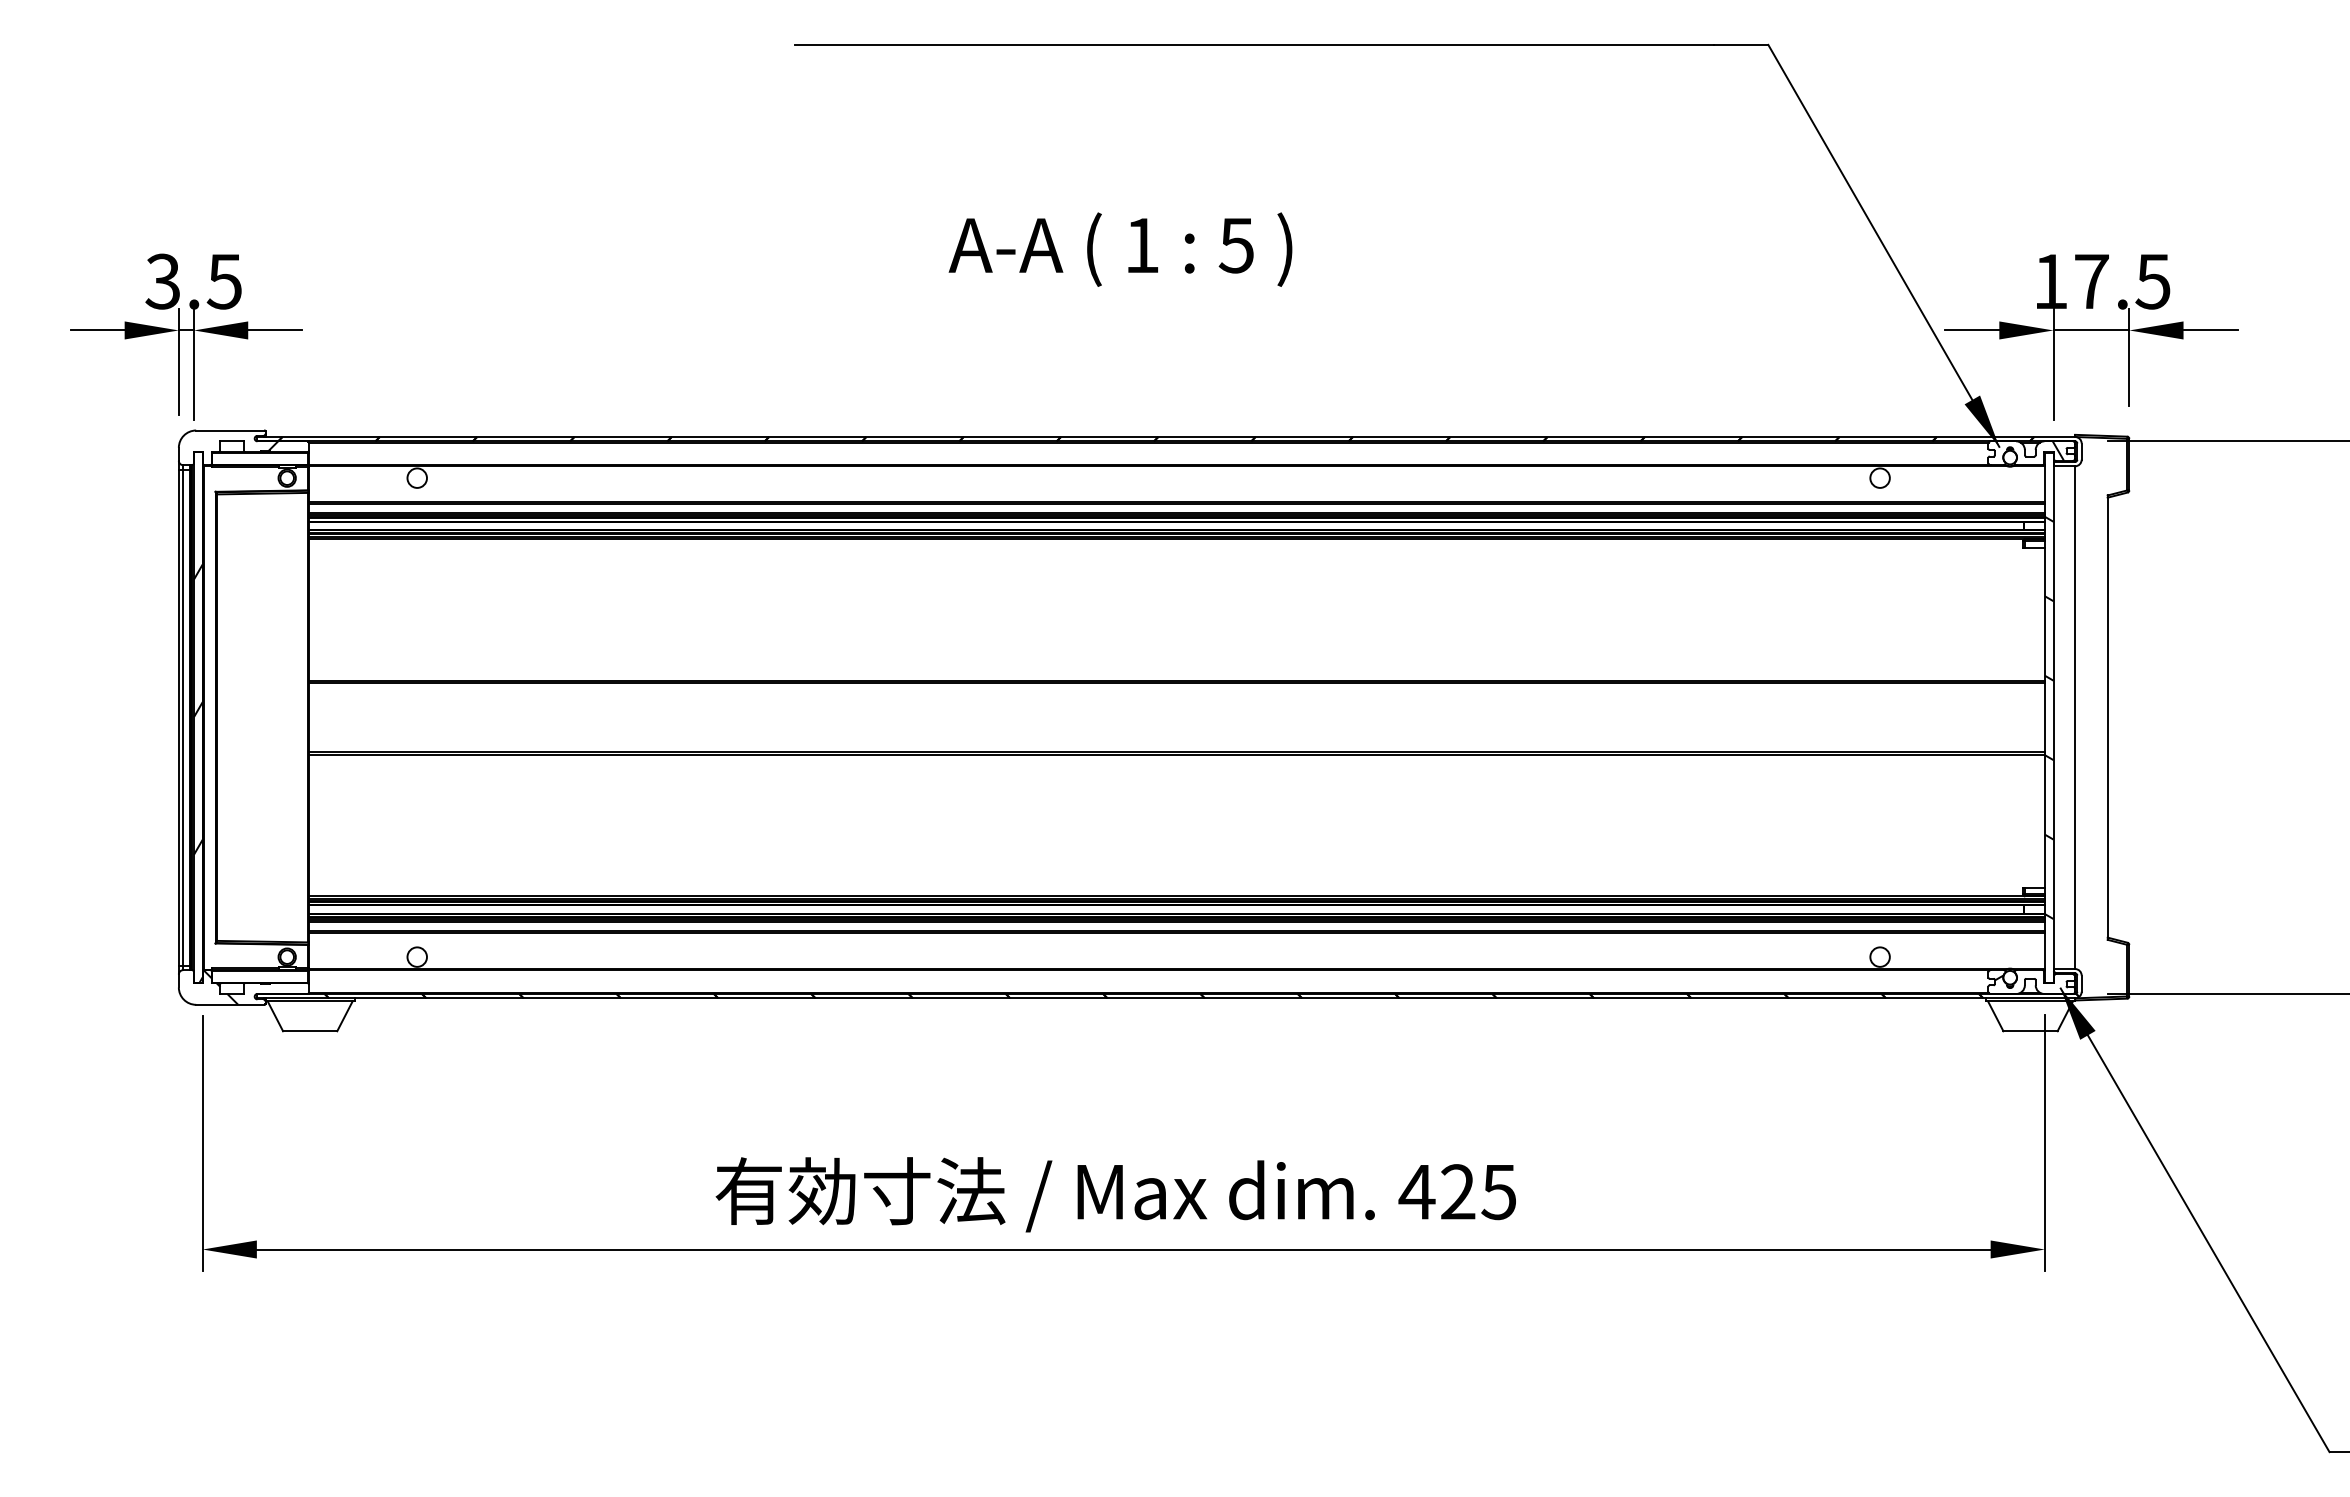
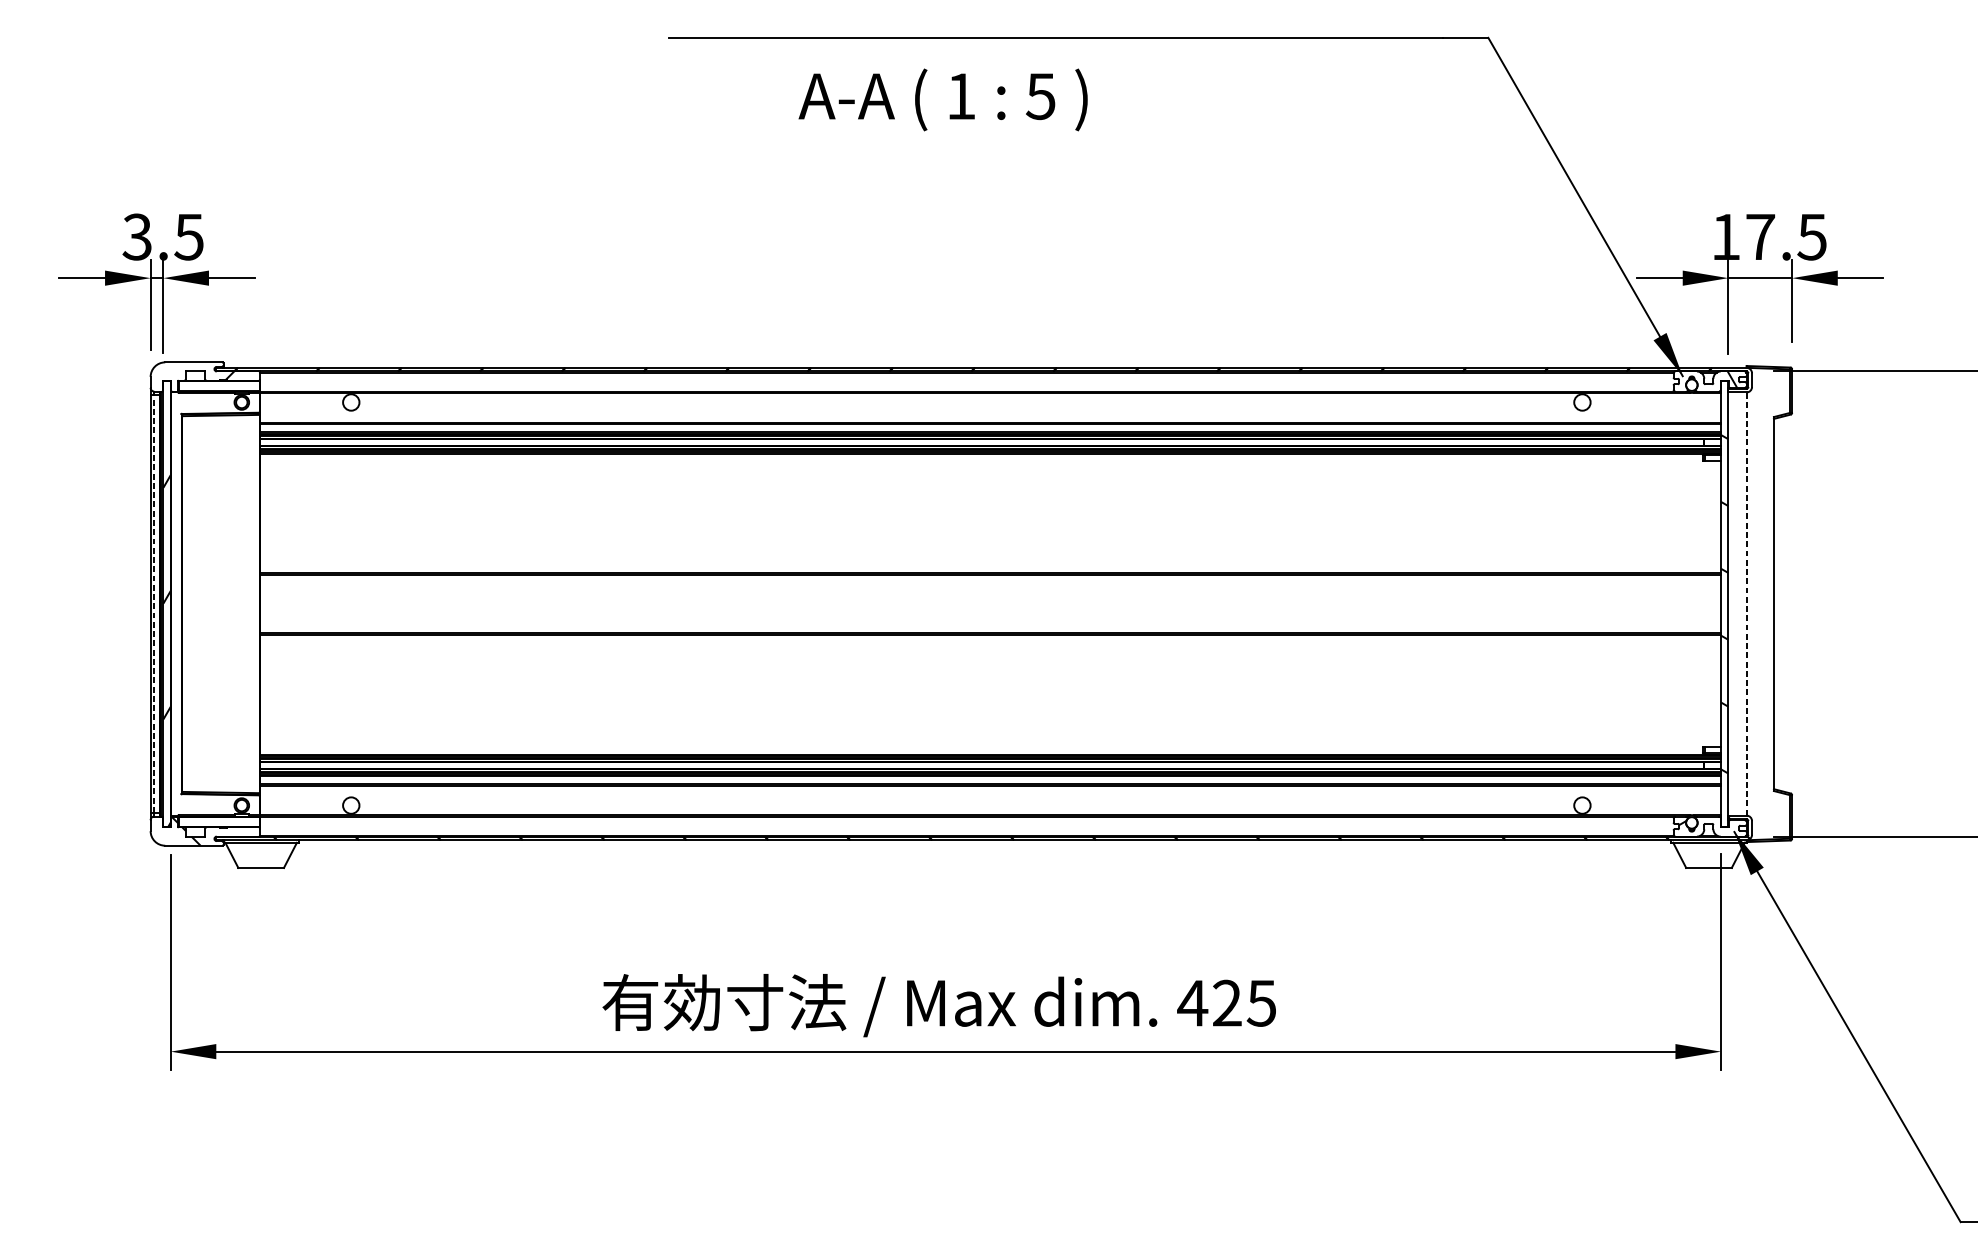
text: (1120, 249) -> (943, 99), moved
line: (183, 717) -> (154, 603), solid -> dashed
line: (2075, 717) -> (1746, 603), solid -> dashed

